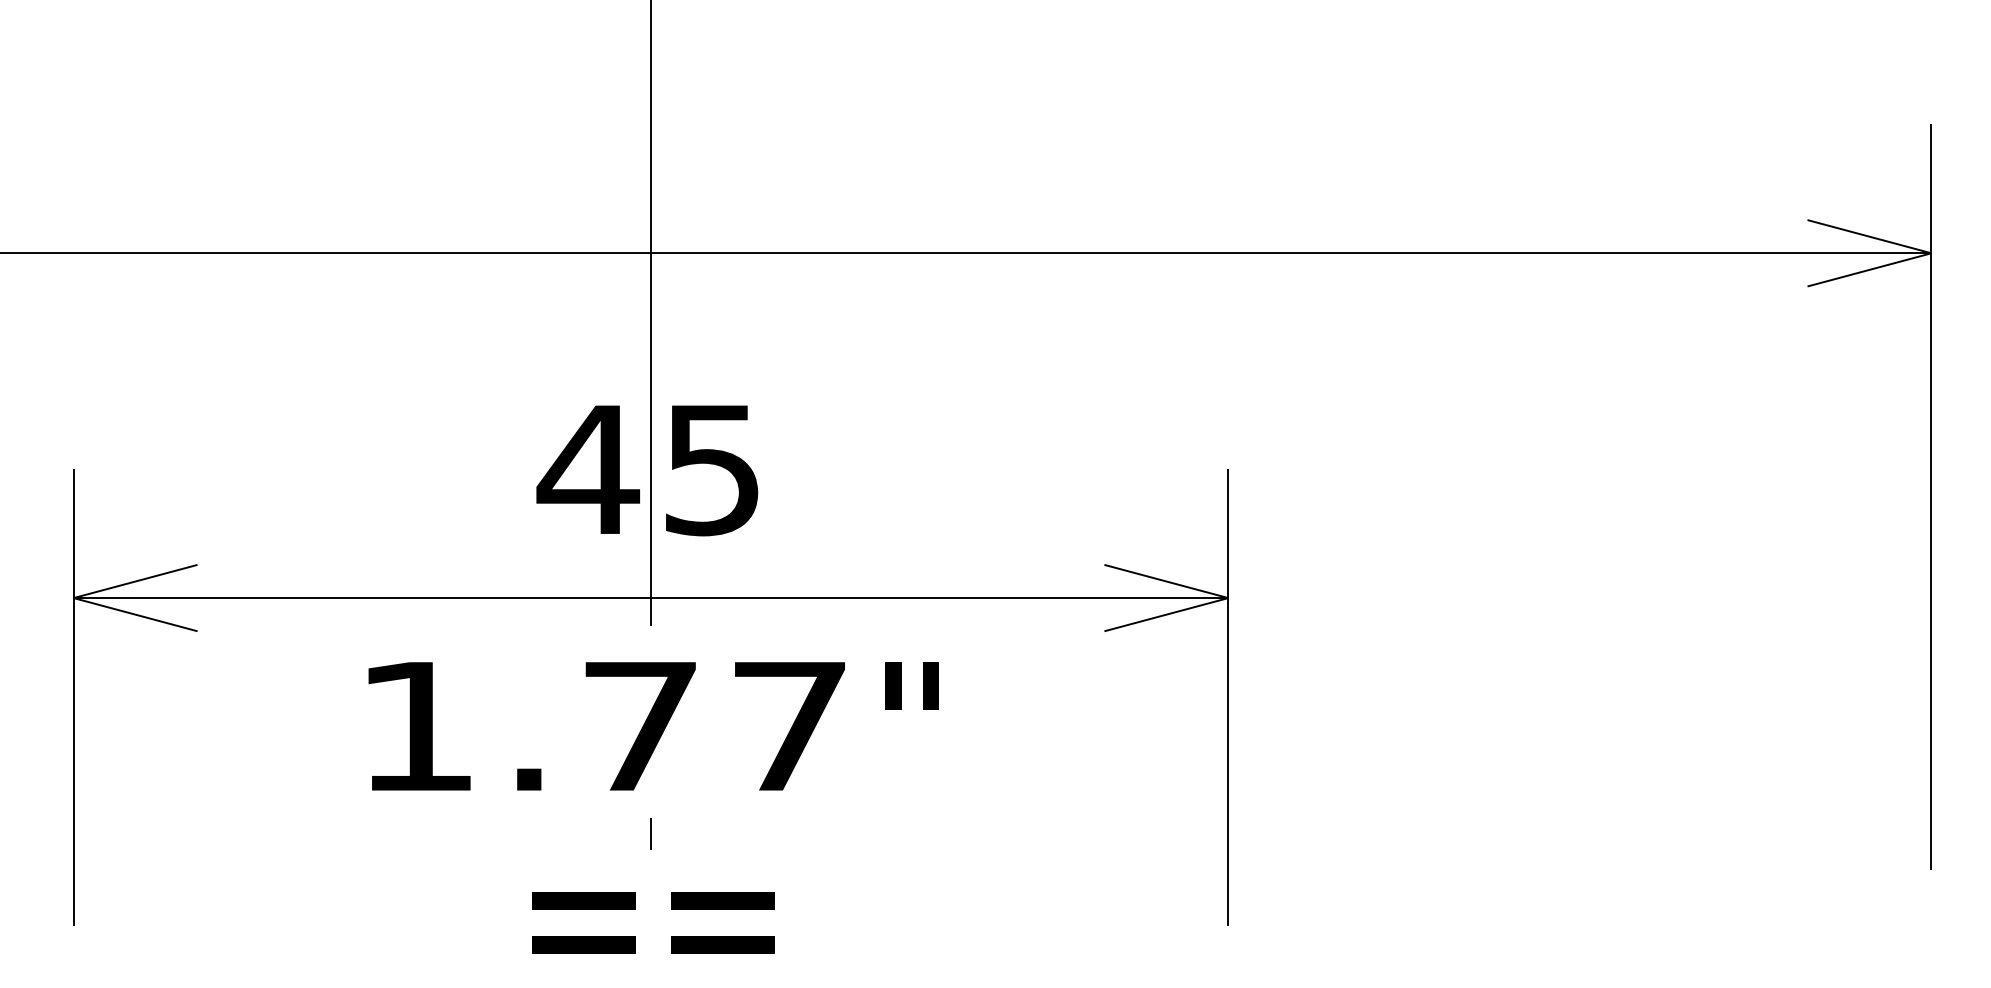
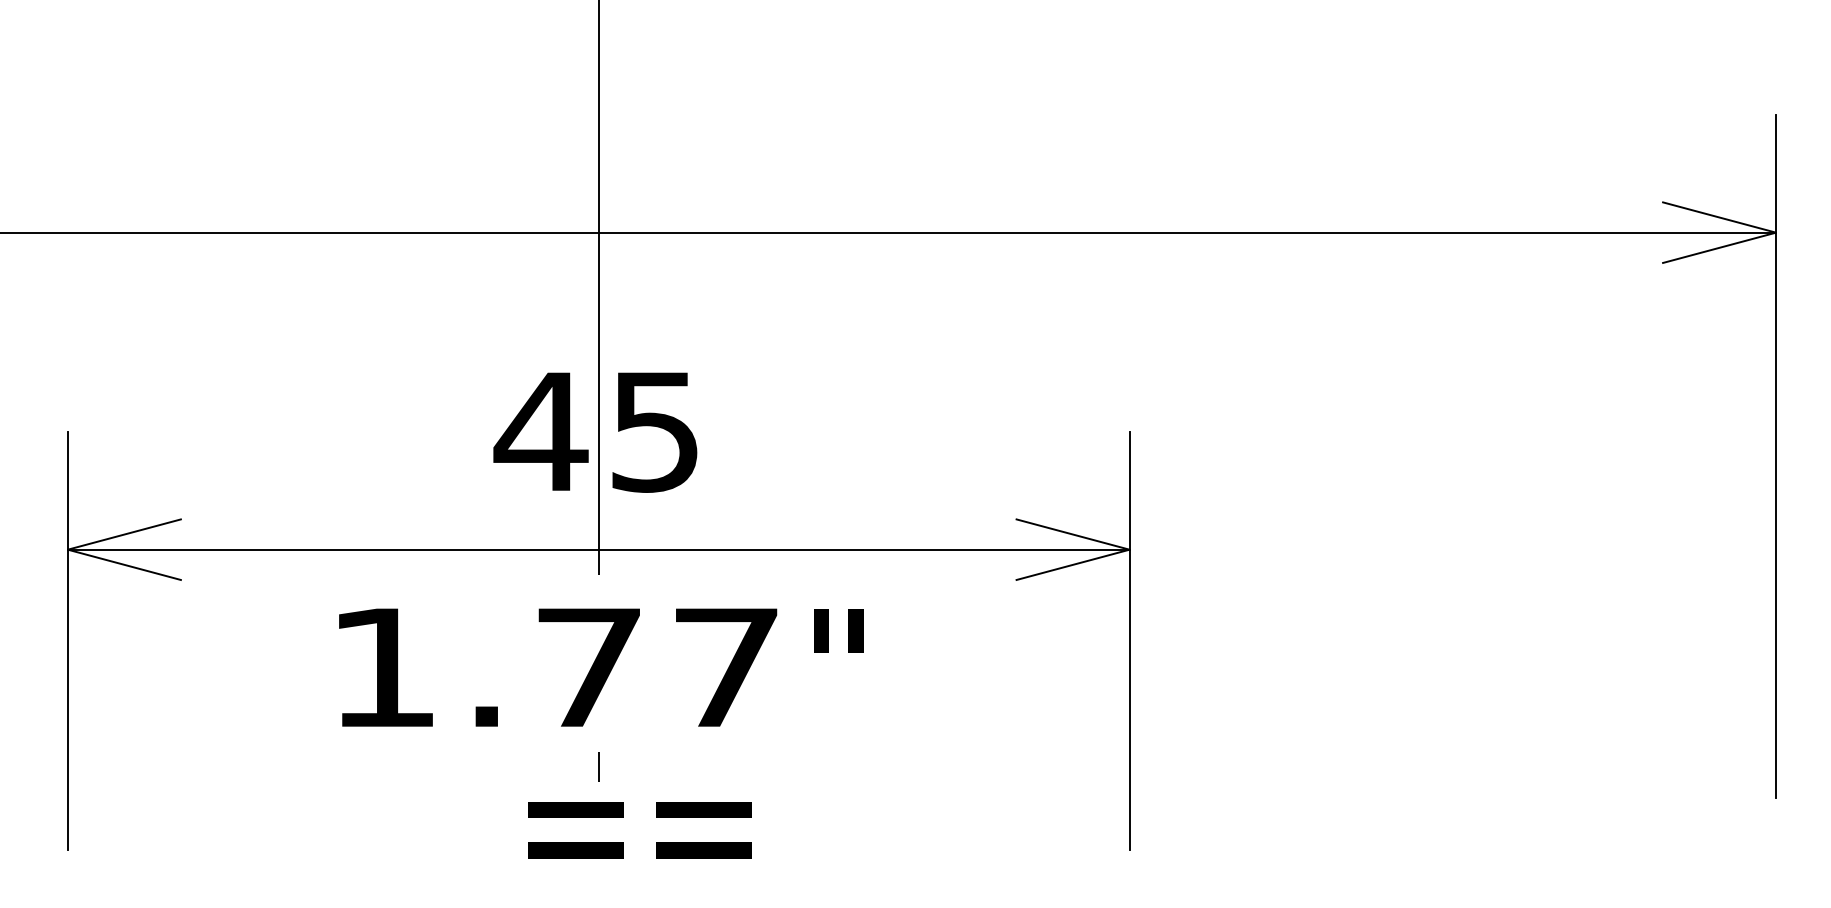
text: (652, 923) -> (639, 830), moved

